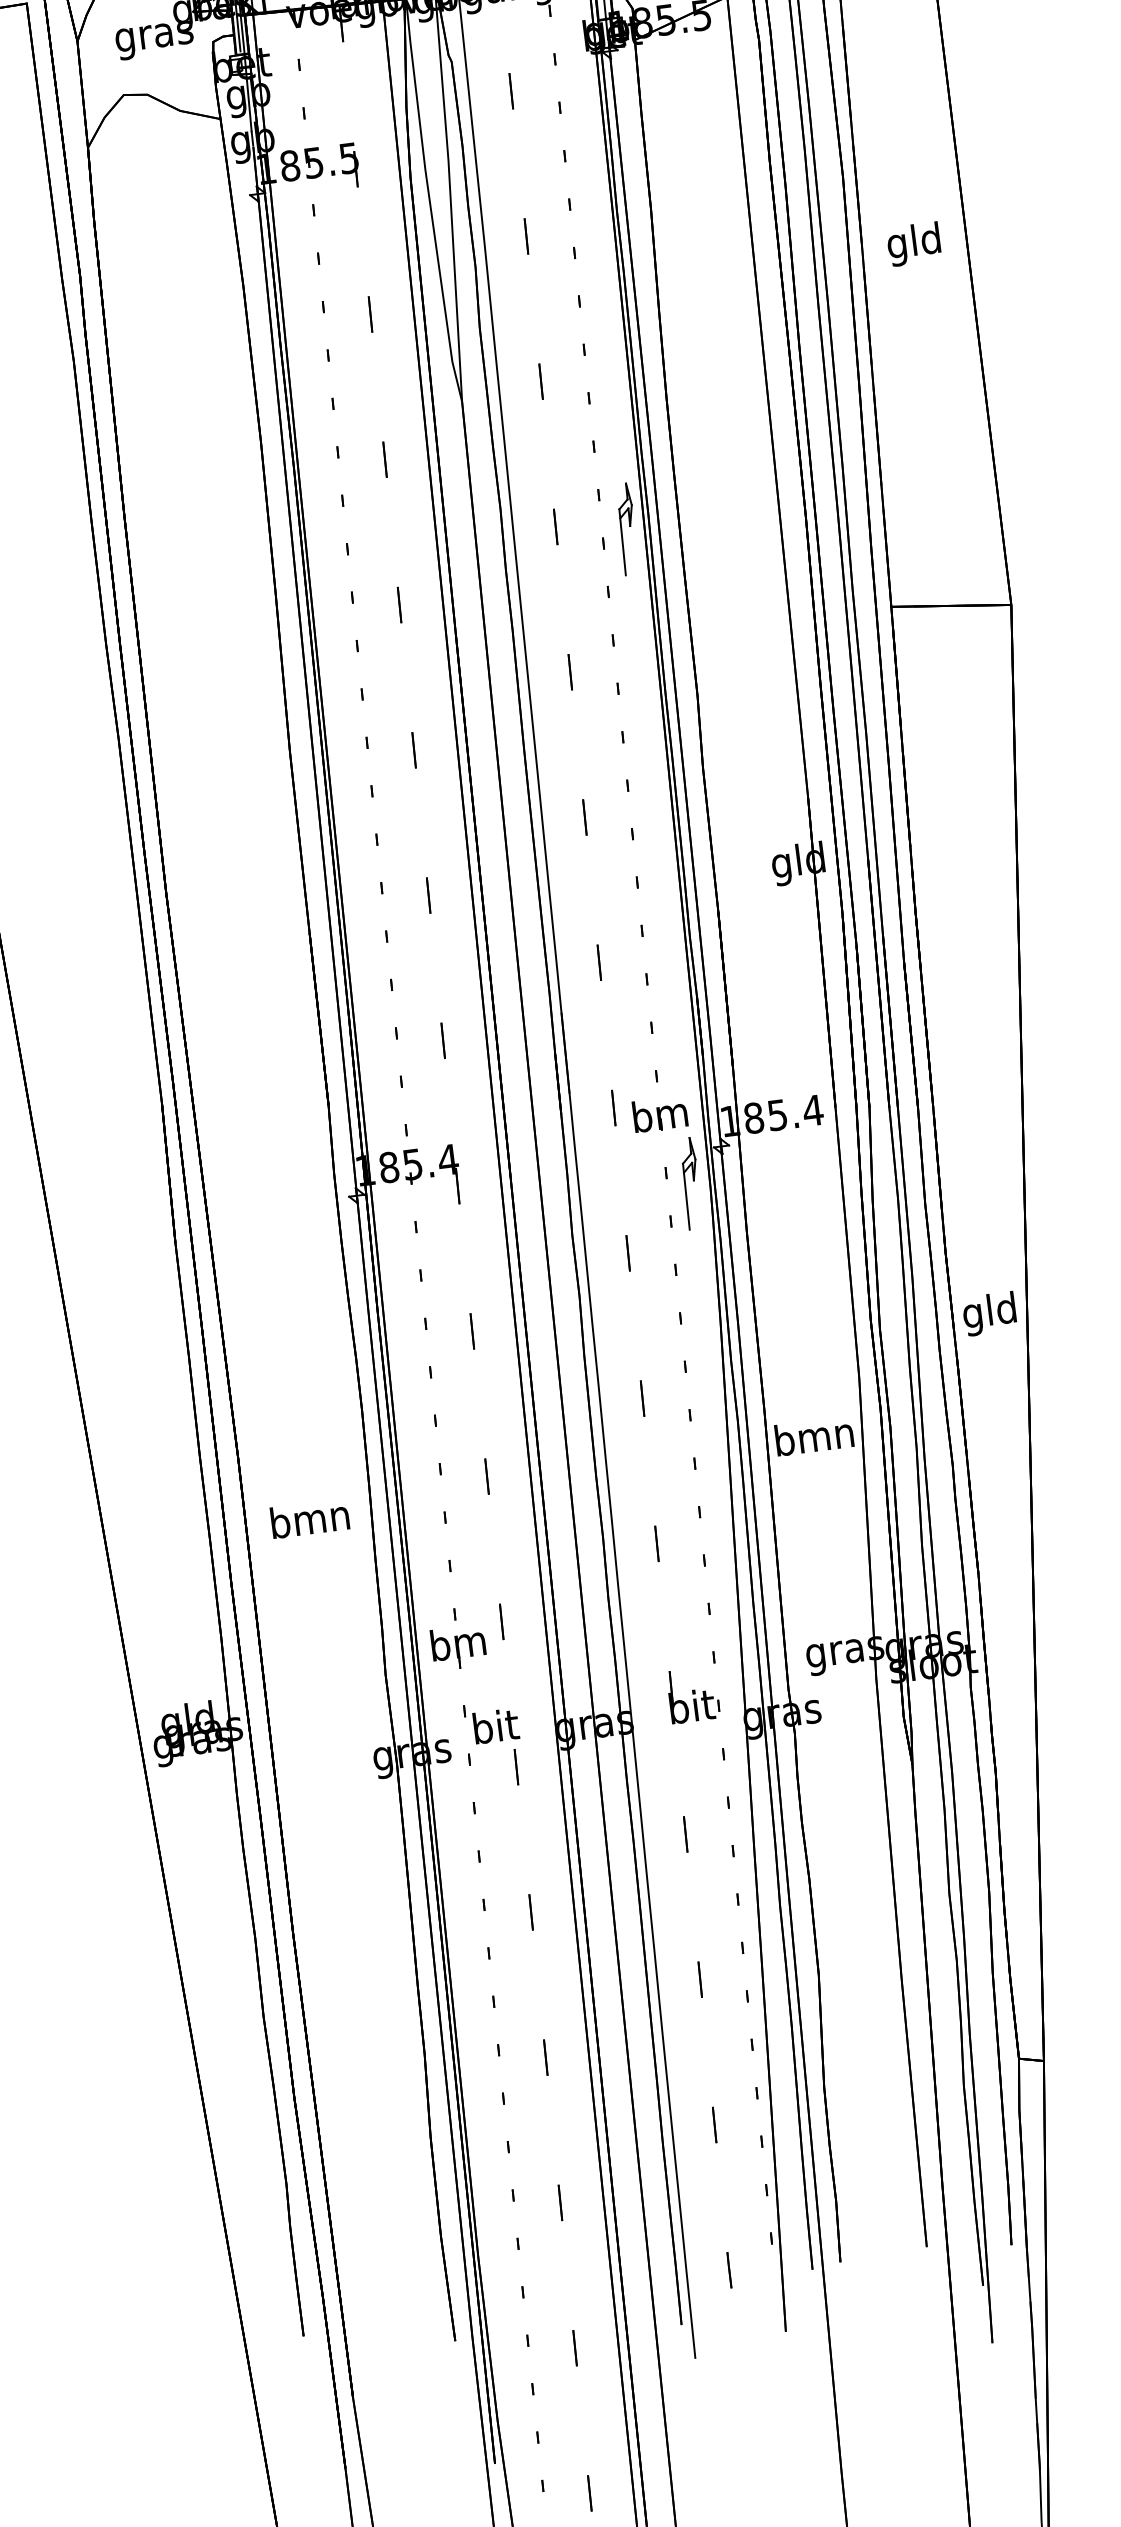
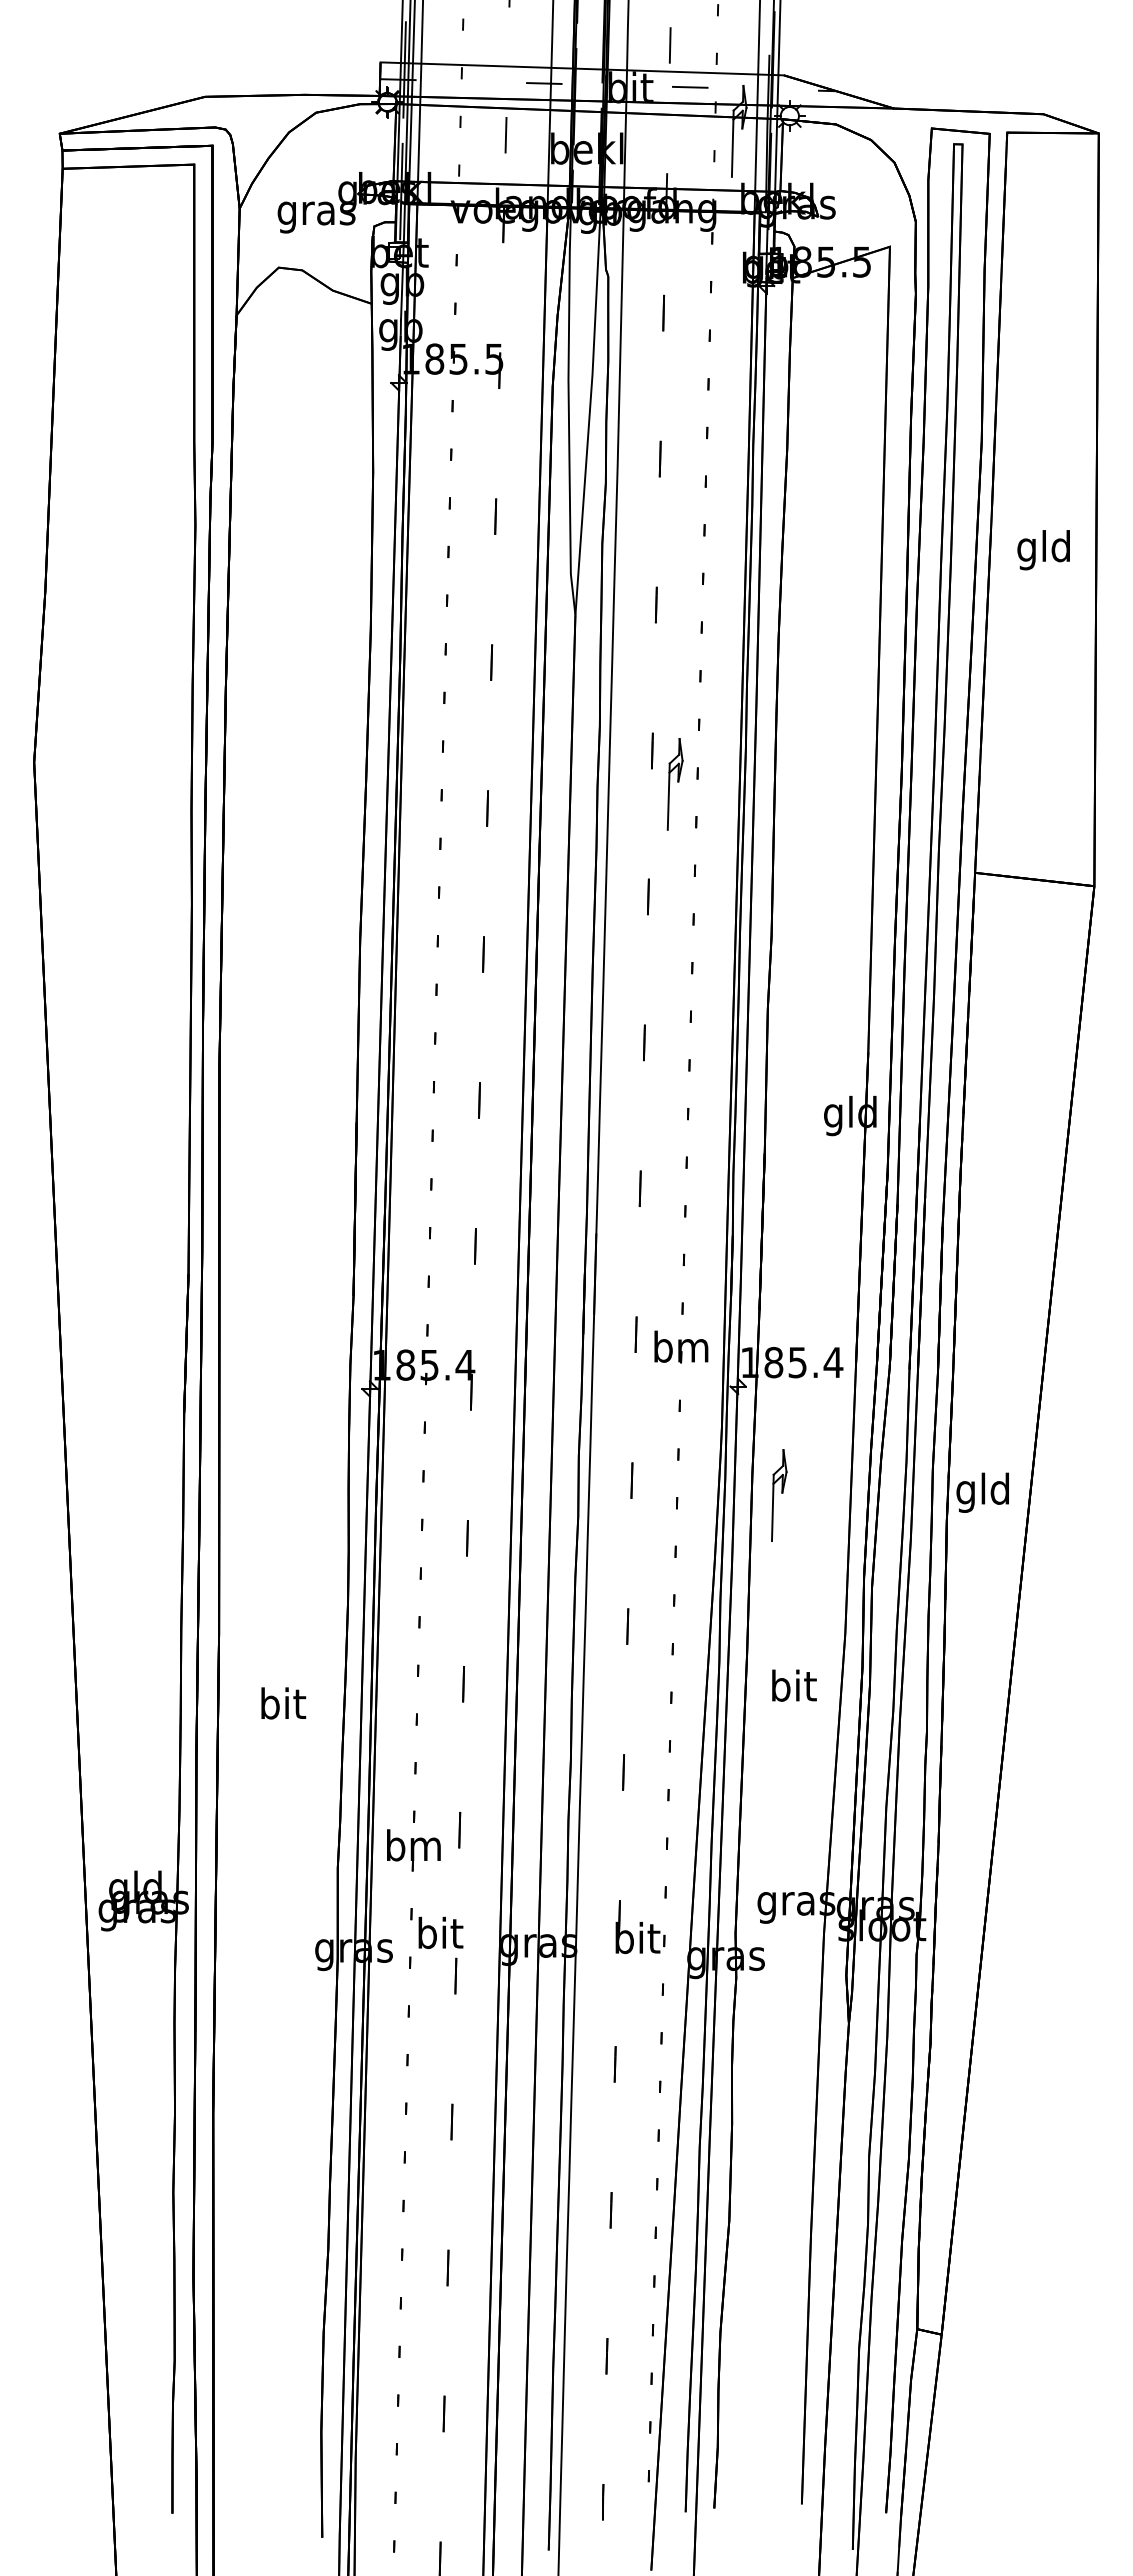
text: (913, 244) -> (1043, 550), moved
part: (626, 529) -> (674, 784), moved
part: (691, 1183) -> (779, 1495), moved
text: (989, 1313) -> (982, 1492), moved
text: (814, 1435) -> (793, 1685), bmn -> bit
text: (309, 1518) -> (282, 1703), bmn -> bit

